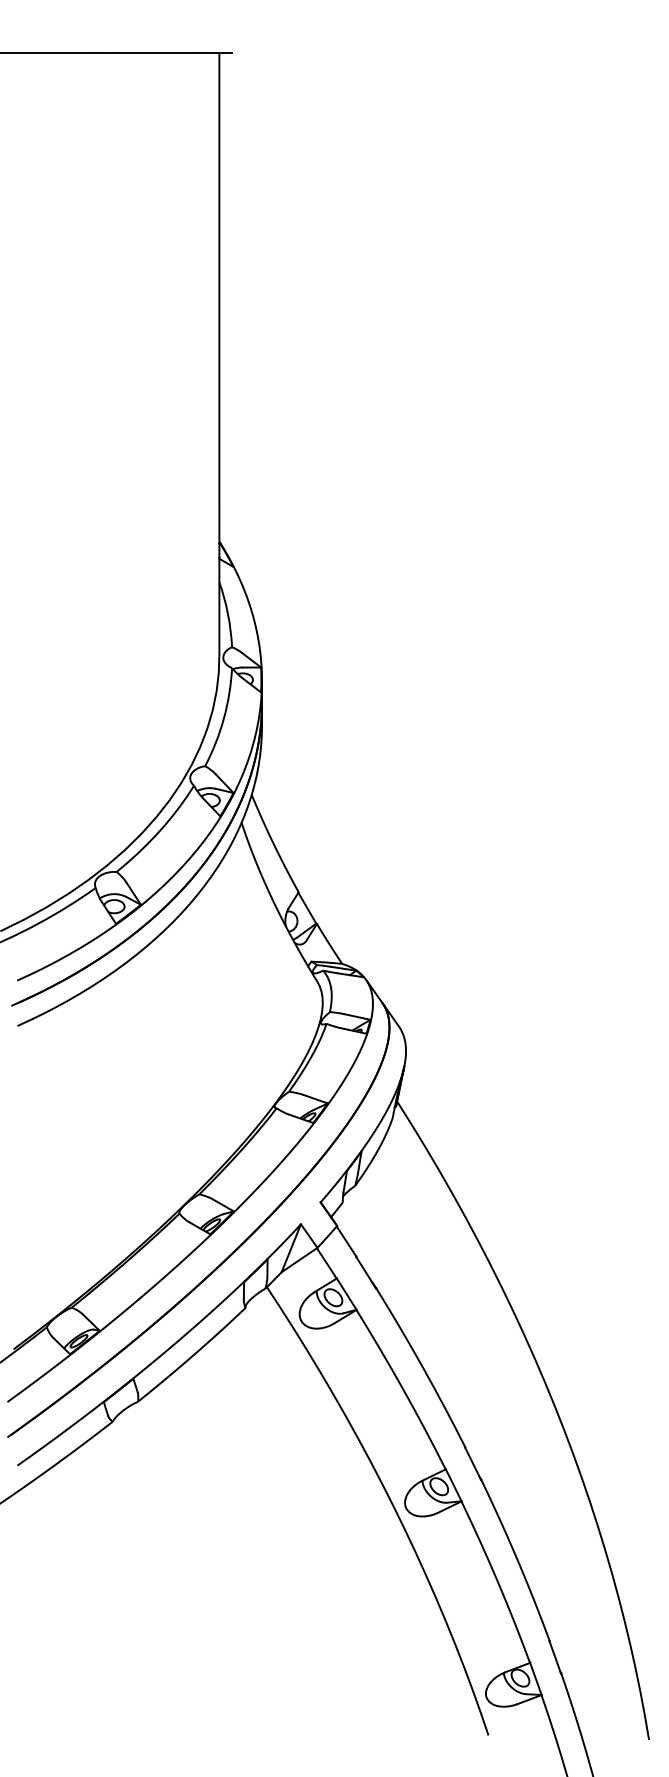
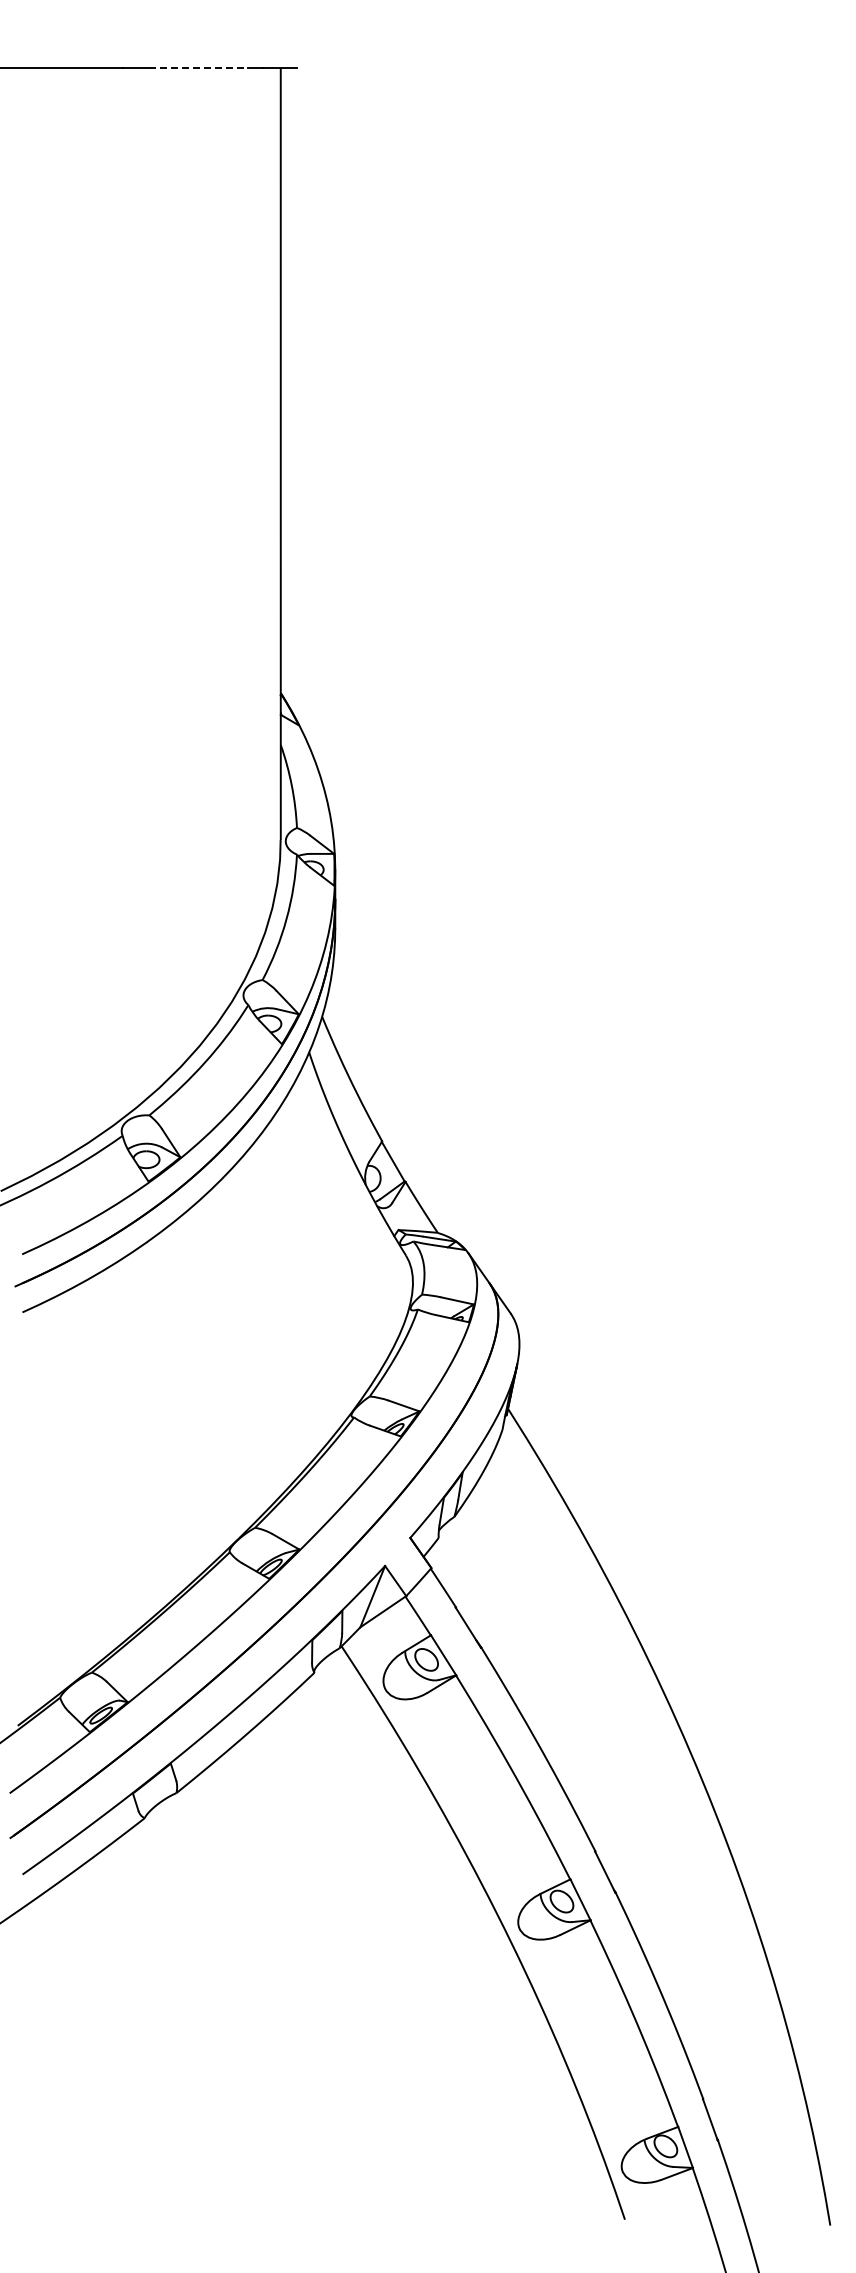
line: (155, 53) -> (198, 68), solid -> dashed

